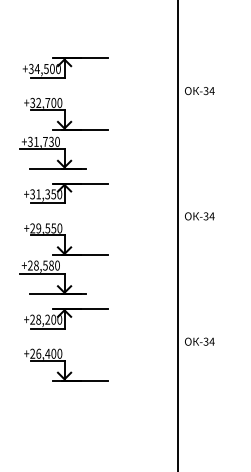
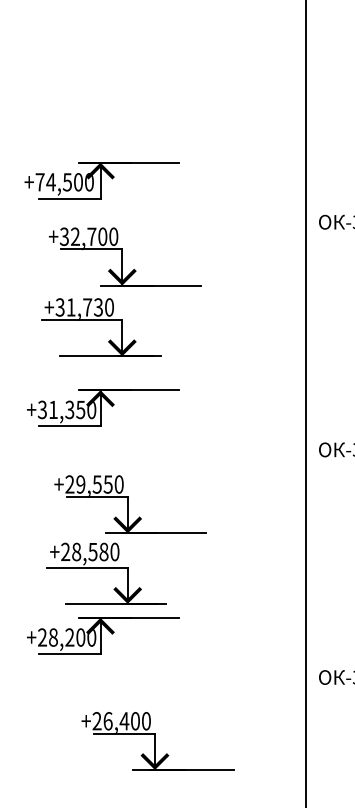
text: (30, 68) -> (38, 181), +34,500 -> +74,500
part: (63, 133) -> (120, 292), moved
part: (63, 258) -> (125, 539), moved
part: (66, 364) -> (158, 740), moved

